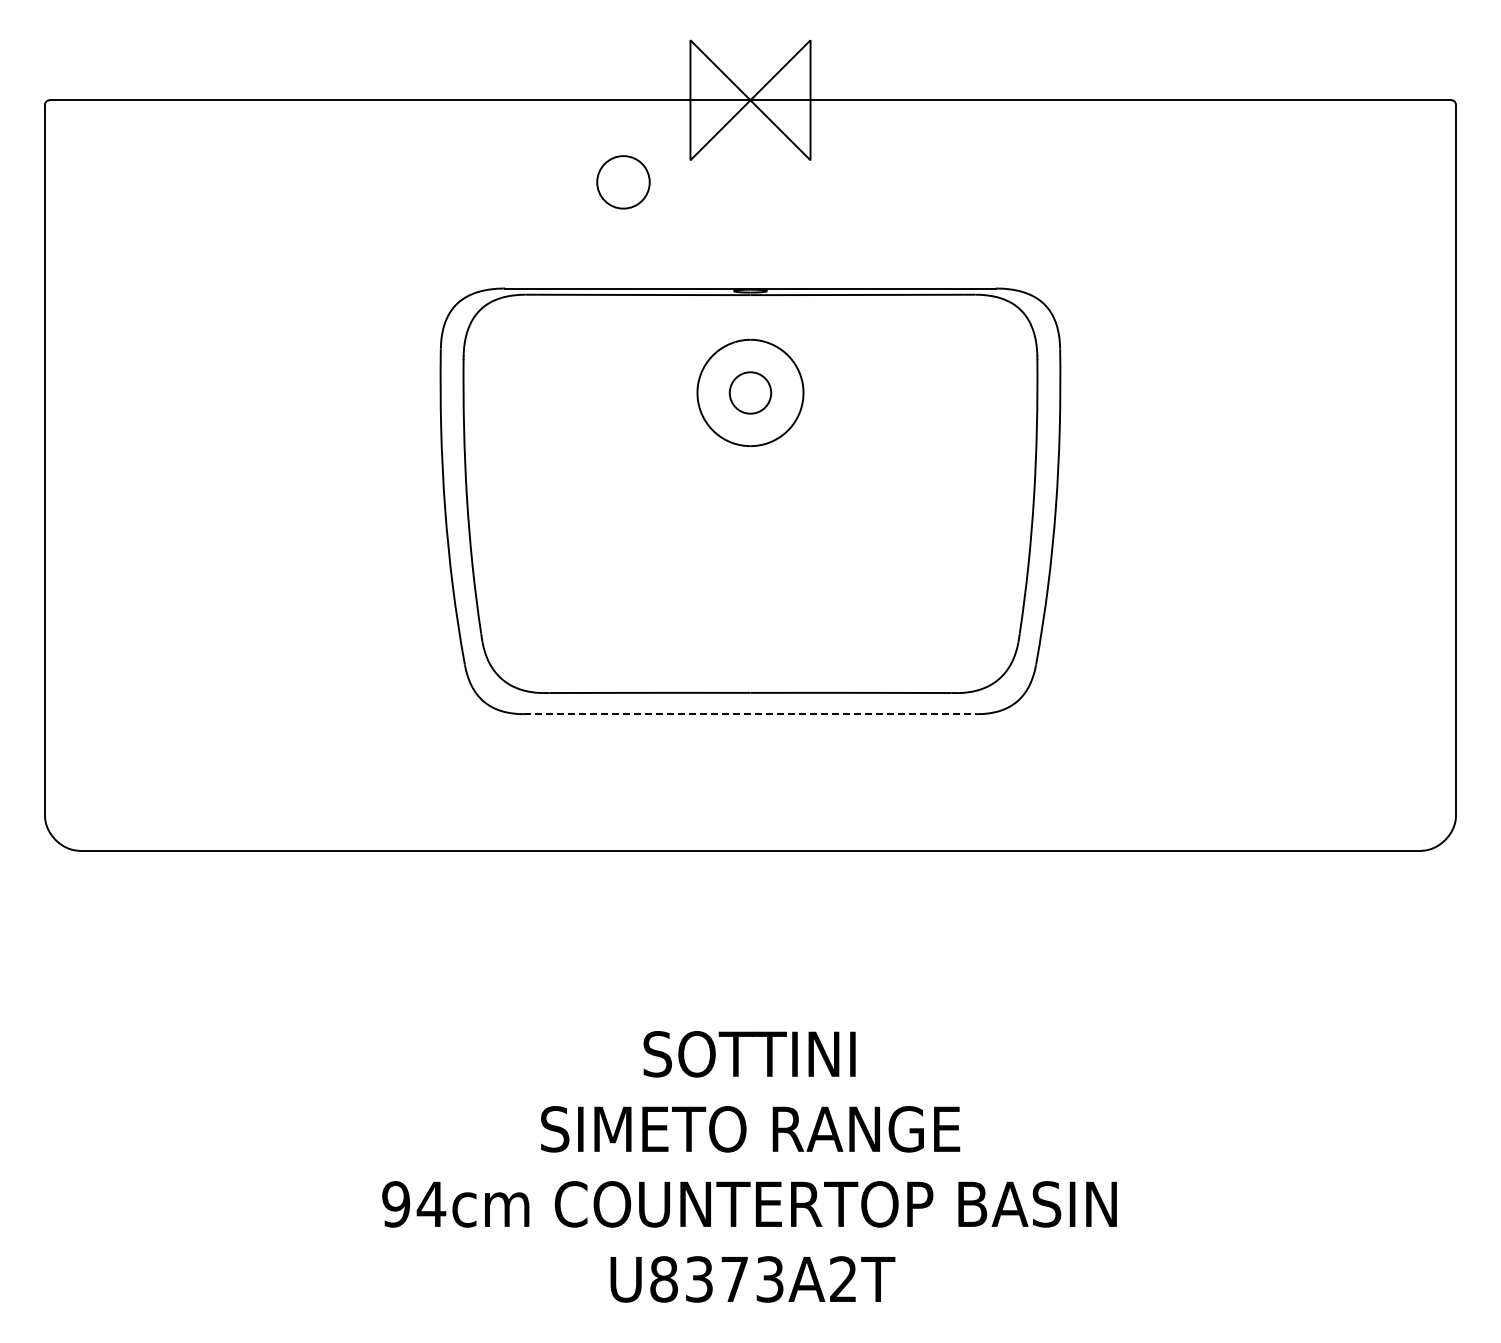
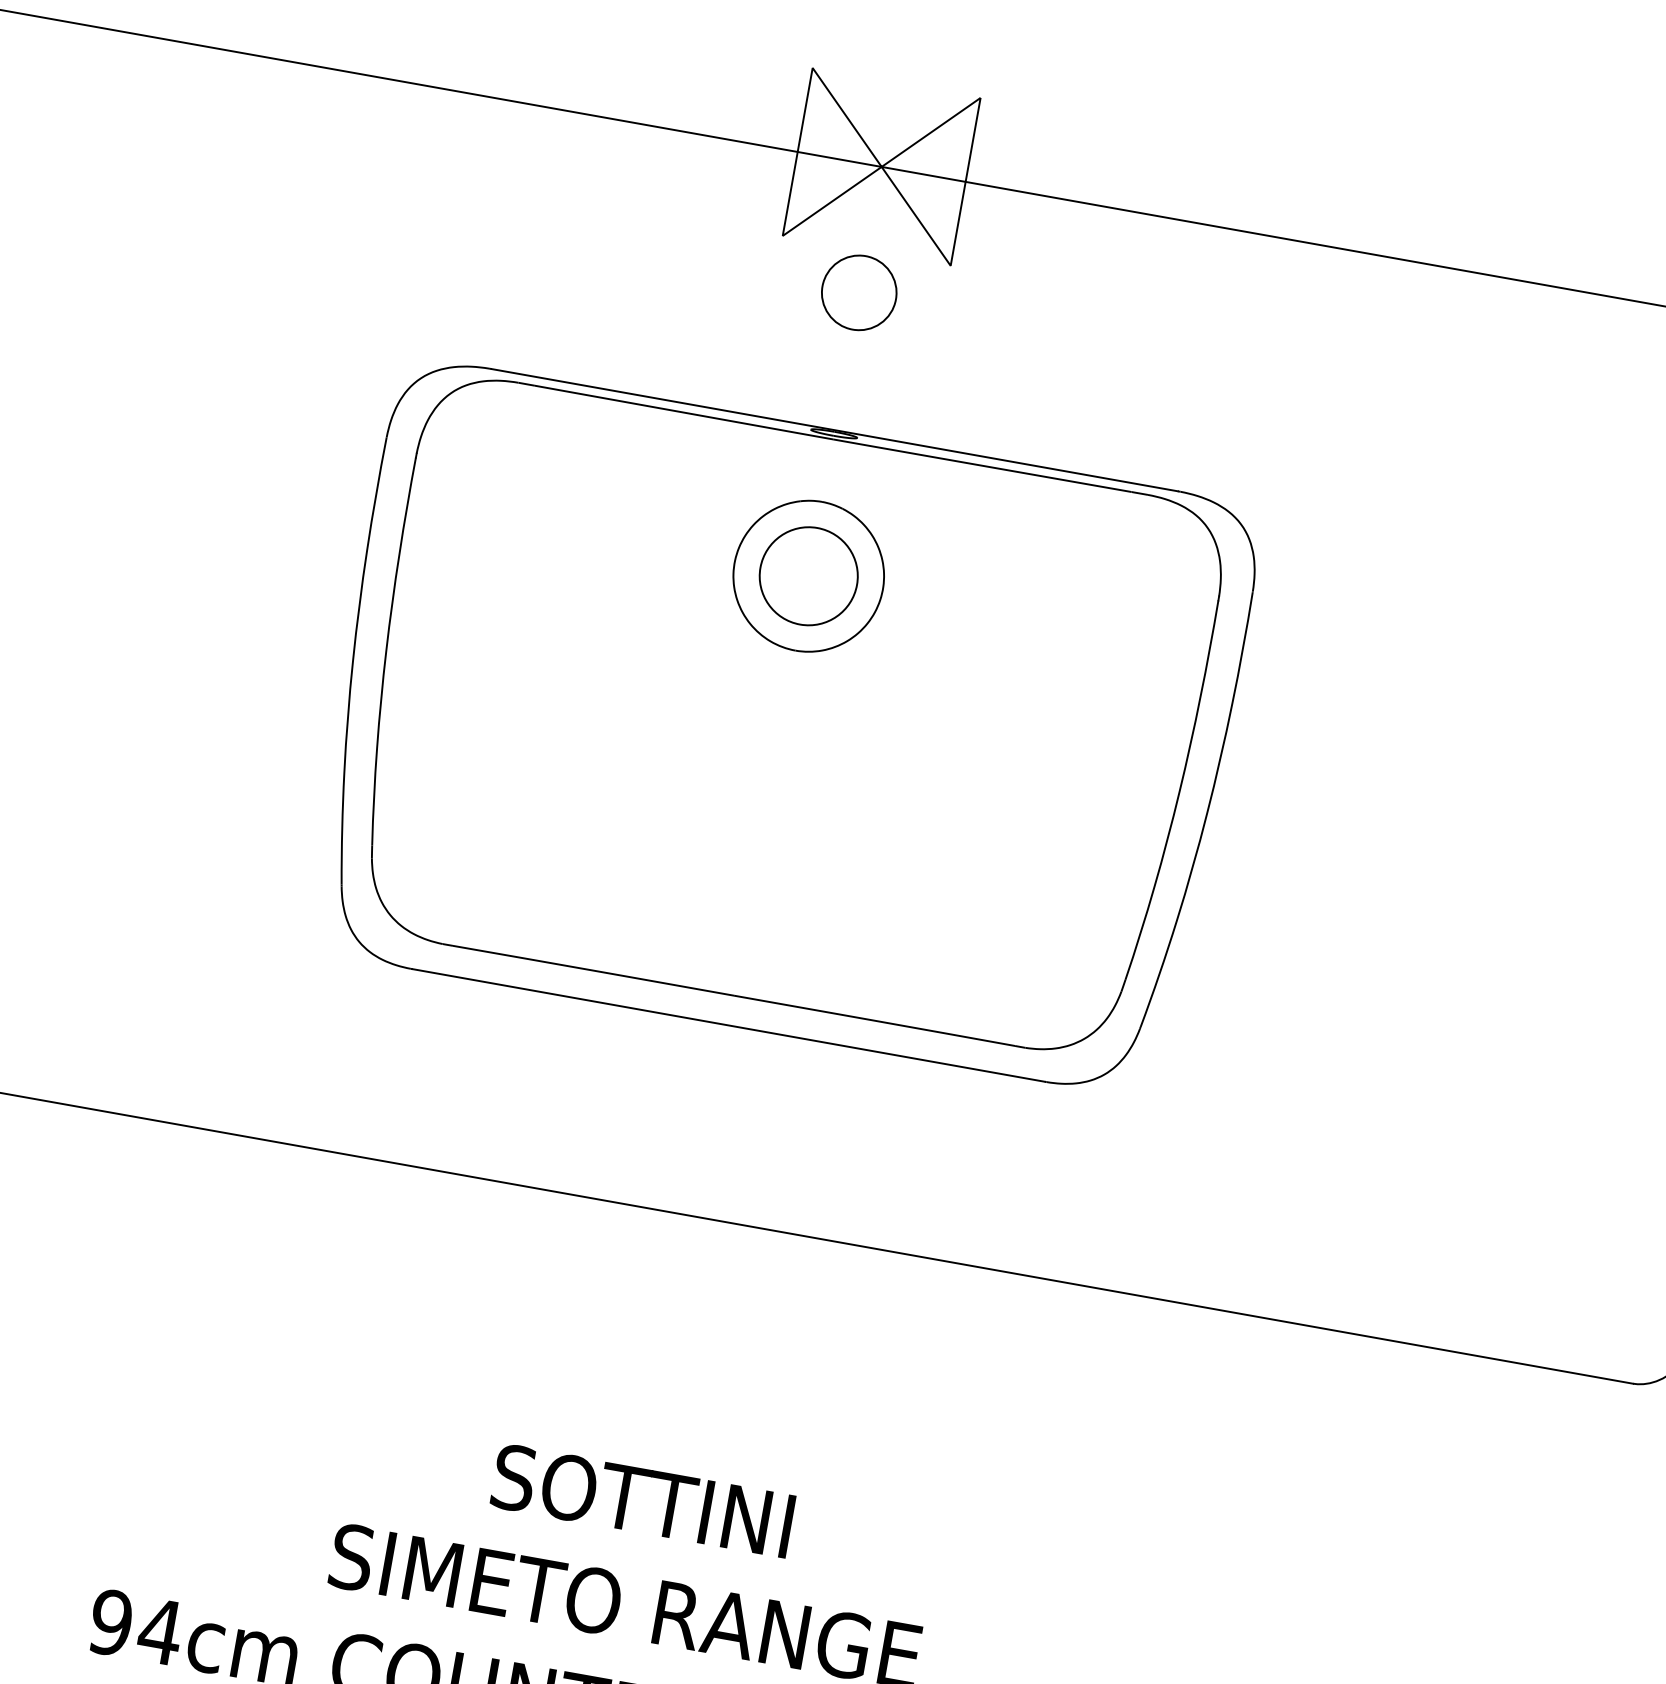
circle: (623, 182) -> (859, 293), moved
circle: (750, 392) -> (808, 575), size x1.67
line: (750, 714) -> (728, 1025), dashed -> solid

